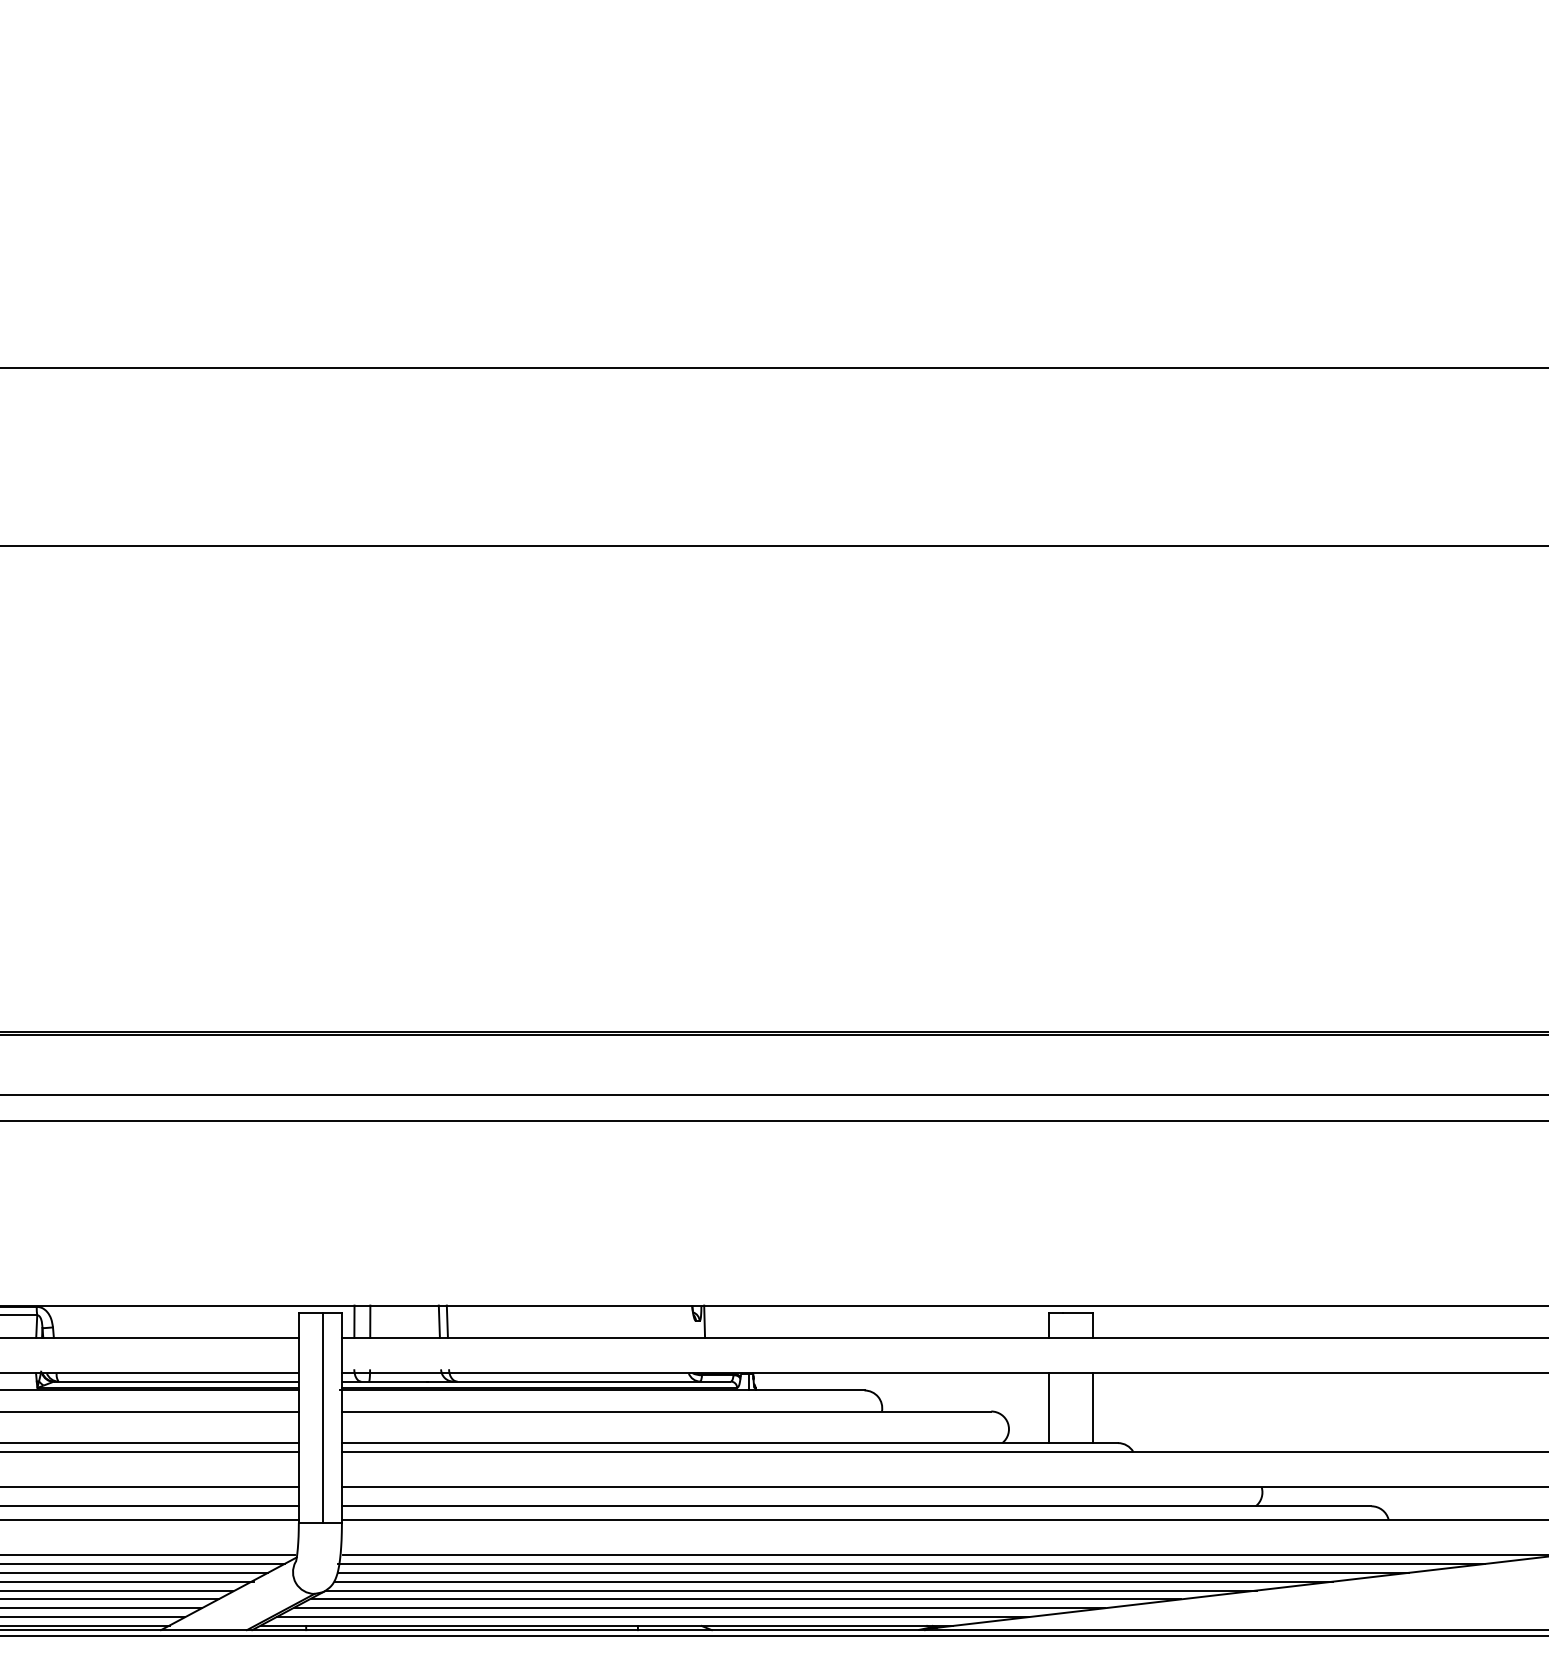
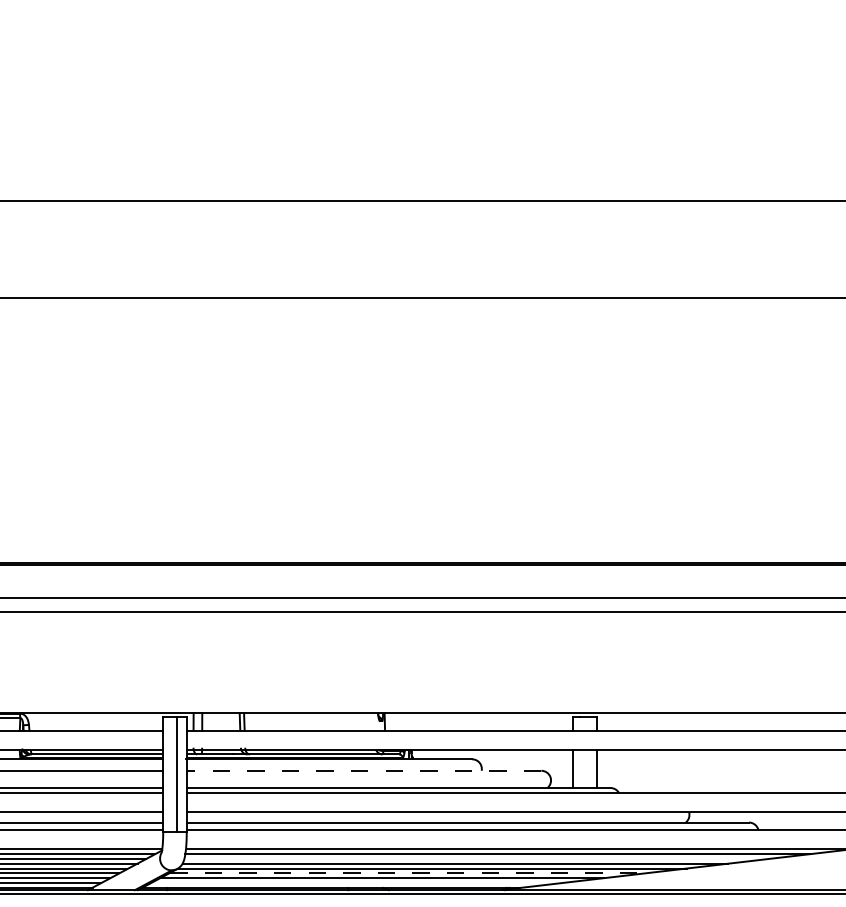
line: (665, 1410) -> (363, 770), solid -> dashed
line: (872, 1572) -> (476, 858), removed
line: (747, 1599) -> (408, 873), solid -> dashed
line: (652, 1617) -> (356, 883), removed

